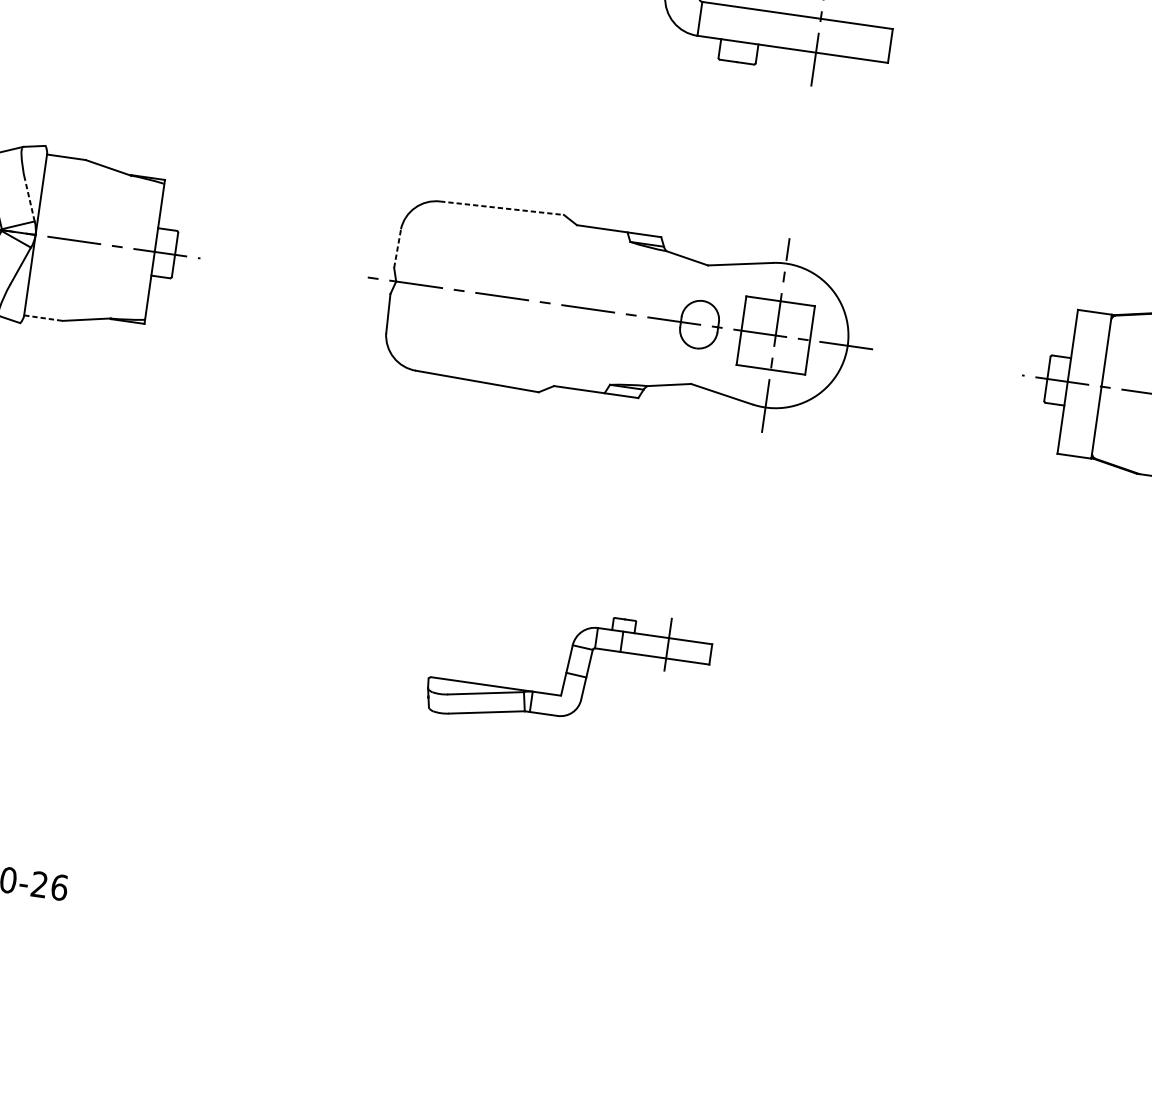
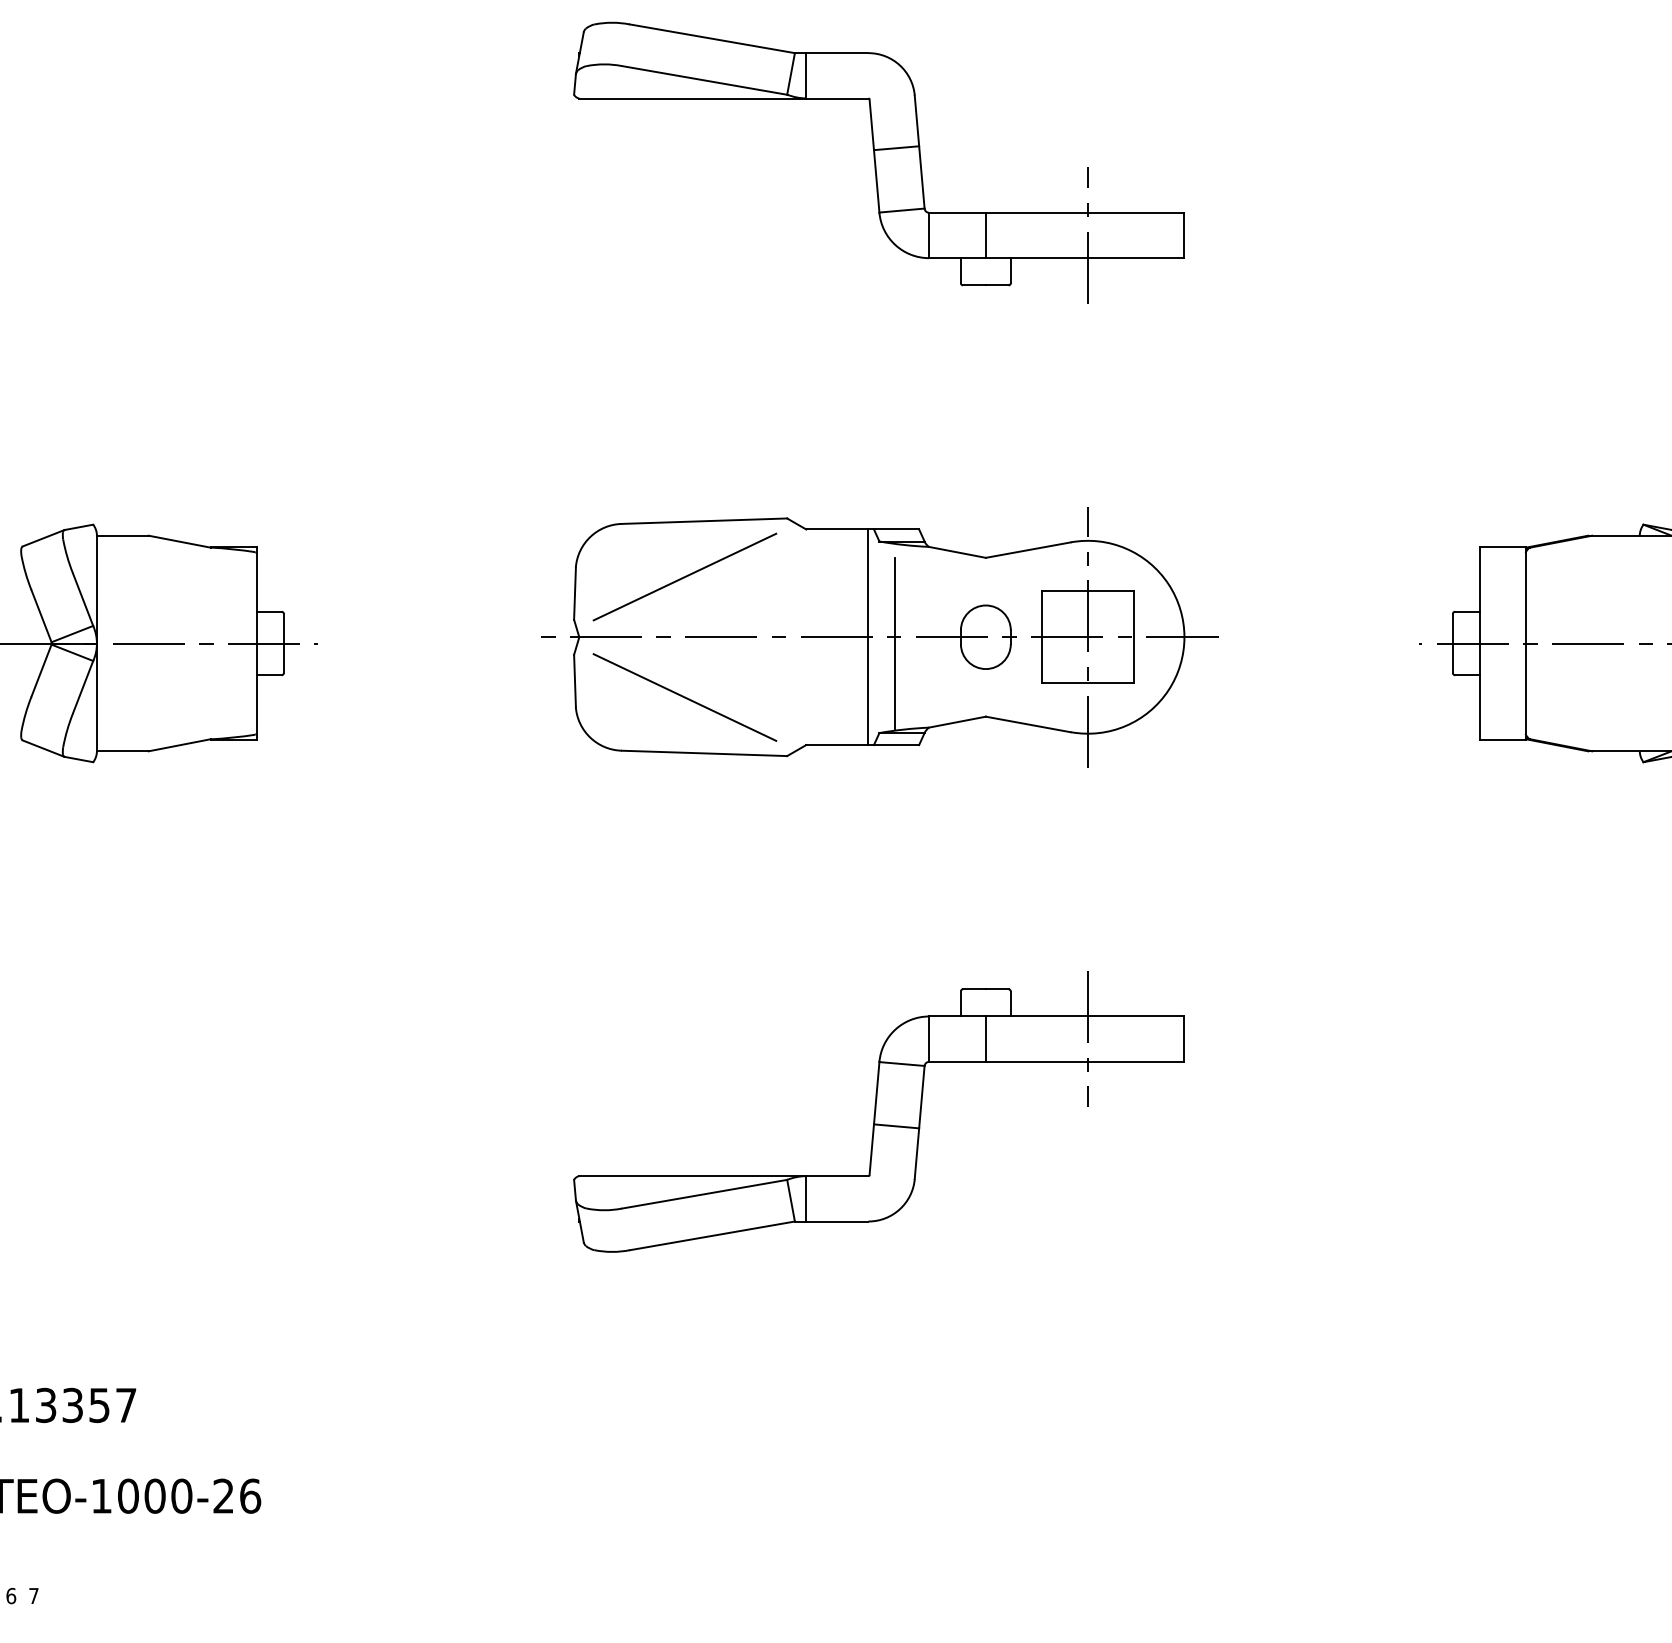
line: (741, 24) -> (985, 235), added
line: (30, 200) -> (83, 599), dashed -> solid
line: (501, 208) -> (704, 521), dashed -> solid
line: (481, 247) -> (684, 576), added
line: (398, 248) -> (575, 593), dashed -> solid
line: (611, 312) -> (868, 637), added
line: (43, 318) -> (122, 751), dashed -> solid
line: (631, 319) -> (895, 643), added
line: (468, 337) -> (684, 697), added
part: (569, 667) -> (878, 1111), size x1.67

